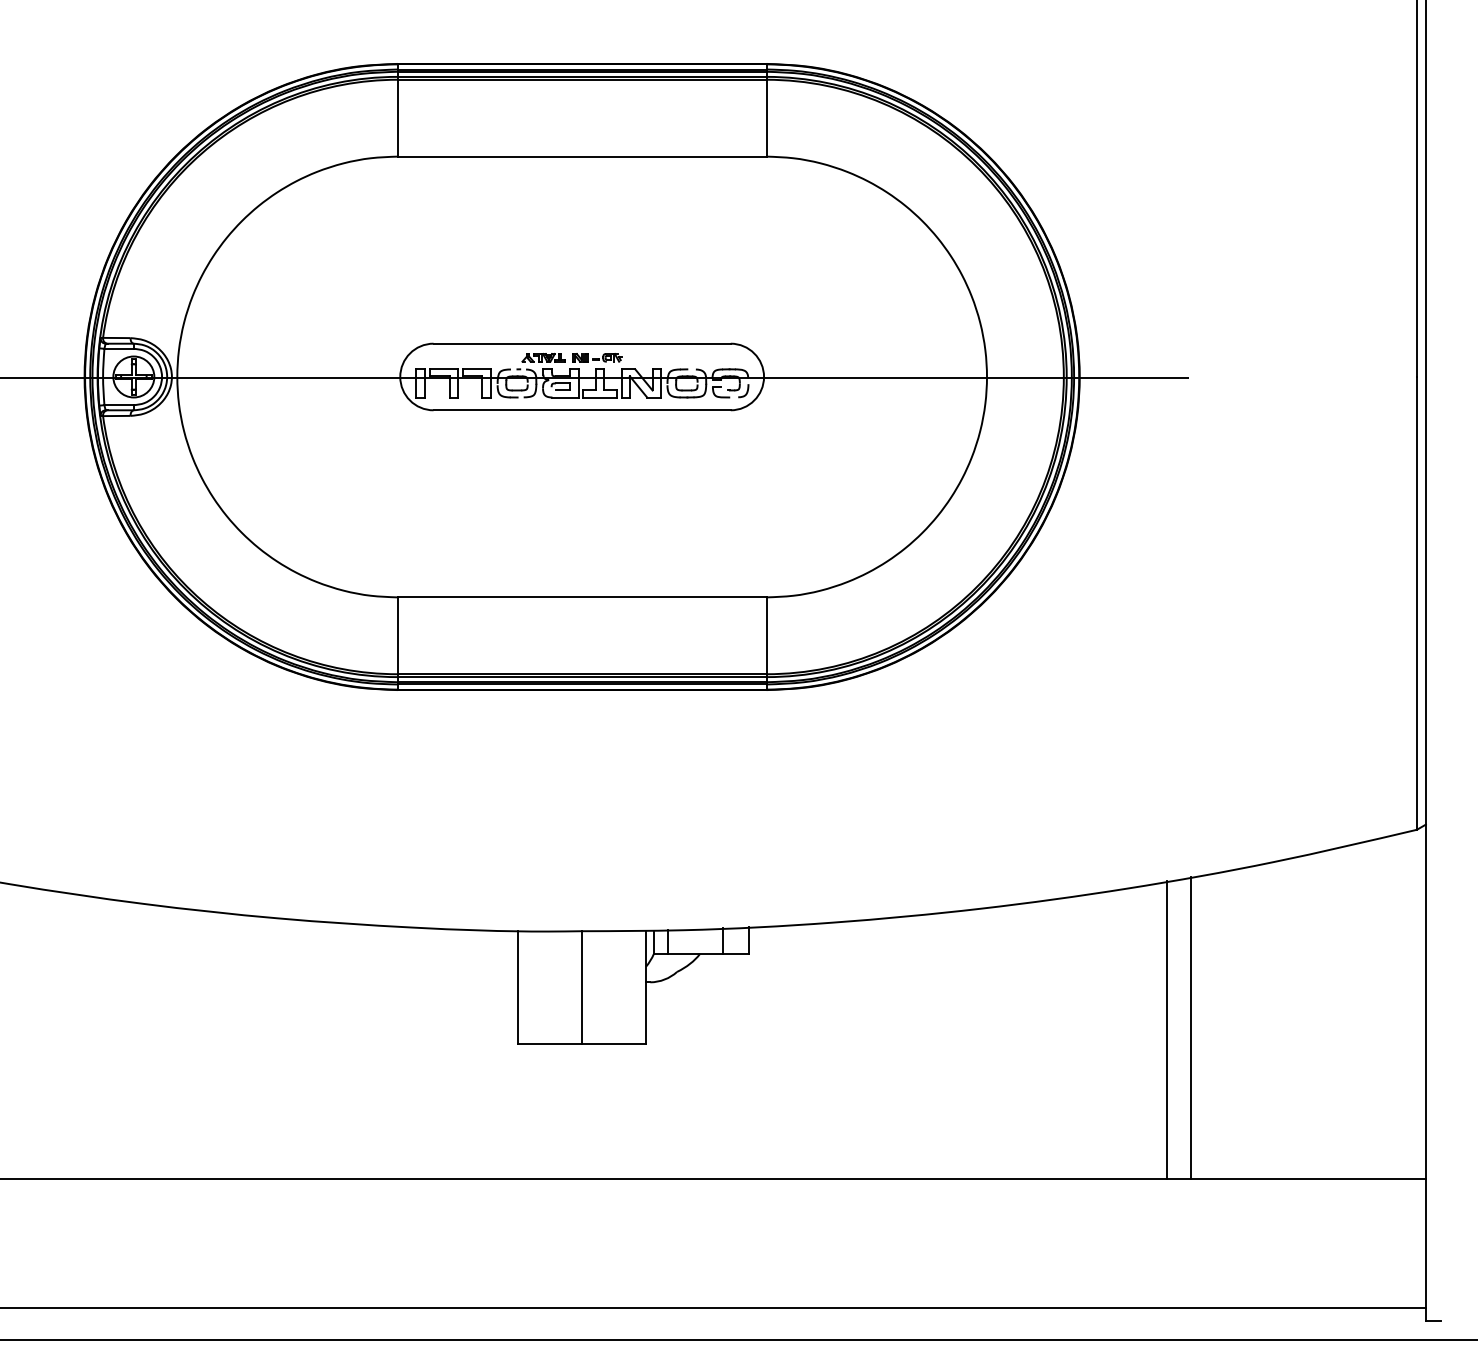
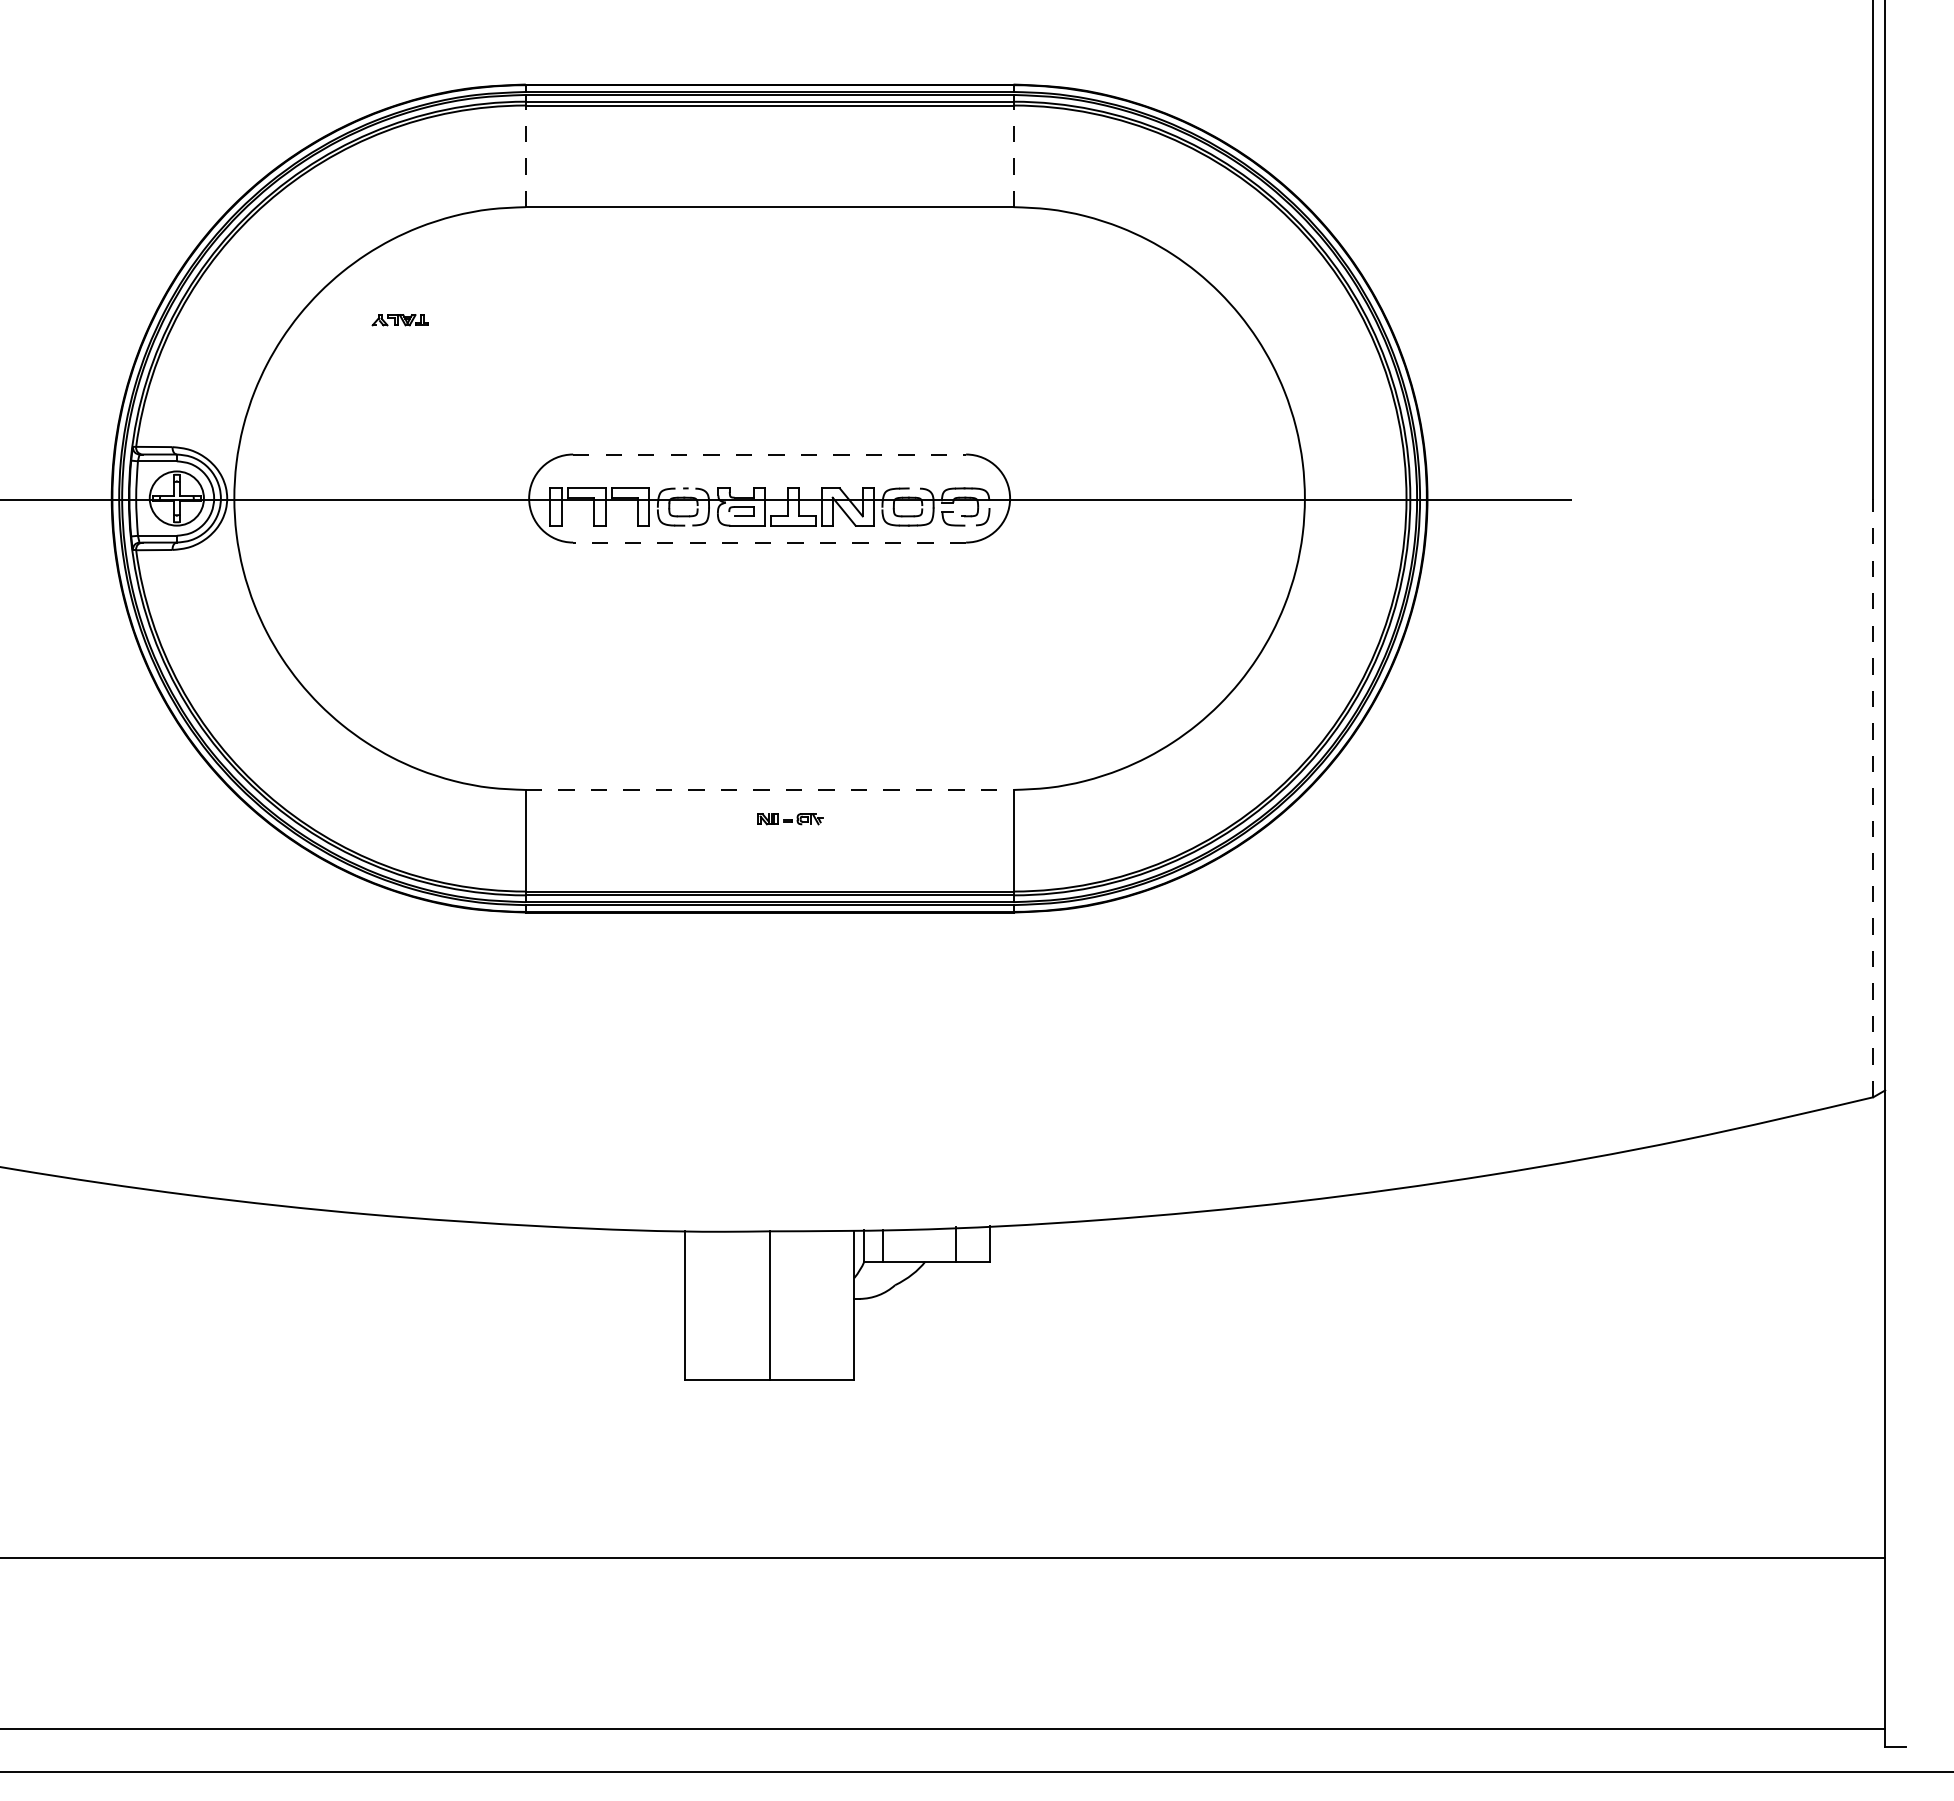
line: (397, 118) -> (525, 156), solid -> dashed
line: (766, 118) -> (1013, 156), solid -> dashed
line: (582, 343) -> (770, 454), solid -> dashed
part: (542, 358) -> (399, 320), moved
part: (597, 358) -> (790, 819), moved
line: (582, 410) -> (769, 542), solid -> dashed
line: (582, 597) -> (769, 789), solid -> dashed
line: (1417, 603) -> (1873, 797), solid -> dashed
line: (1190, 1027) -> (1574, 1358), removed
line: (1167, 1029) -> (1543, 1361), removed

